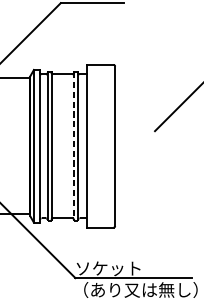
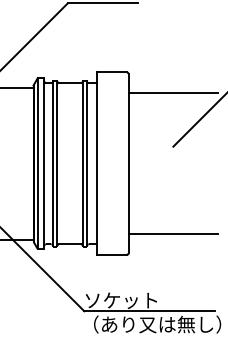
line: (154, 83) -> (172, 93), added
line: (73, 146) -> (82, 163), dashed -> solid
line: (154, 209) -> (172, 234), added

